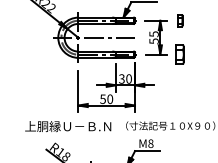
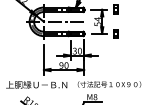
text: (153, 34) -> (97, 19), 55 -> 54
part: (180, 54) -> (116, 33), size x0.62
text: (102, 98) -> (61, 65), 50 -> 90

